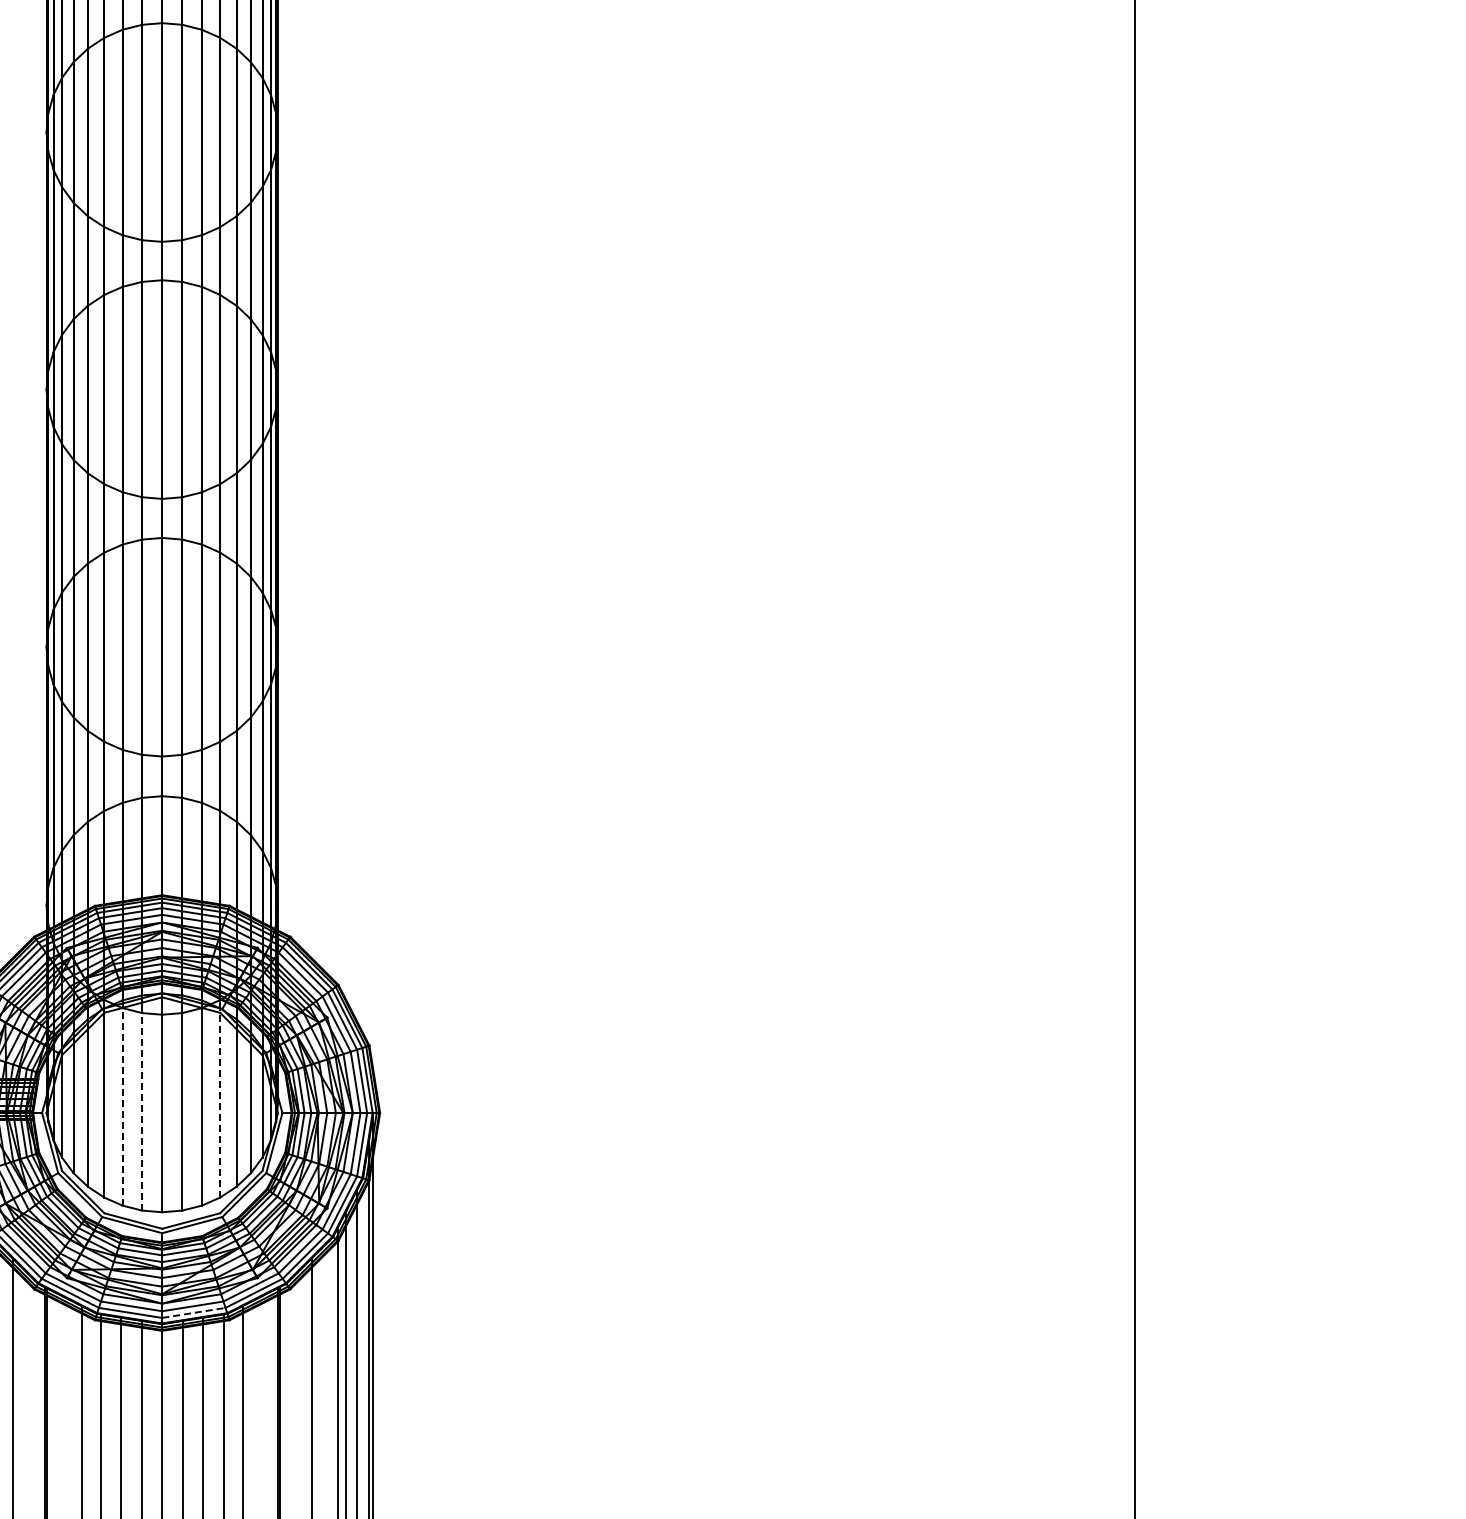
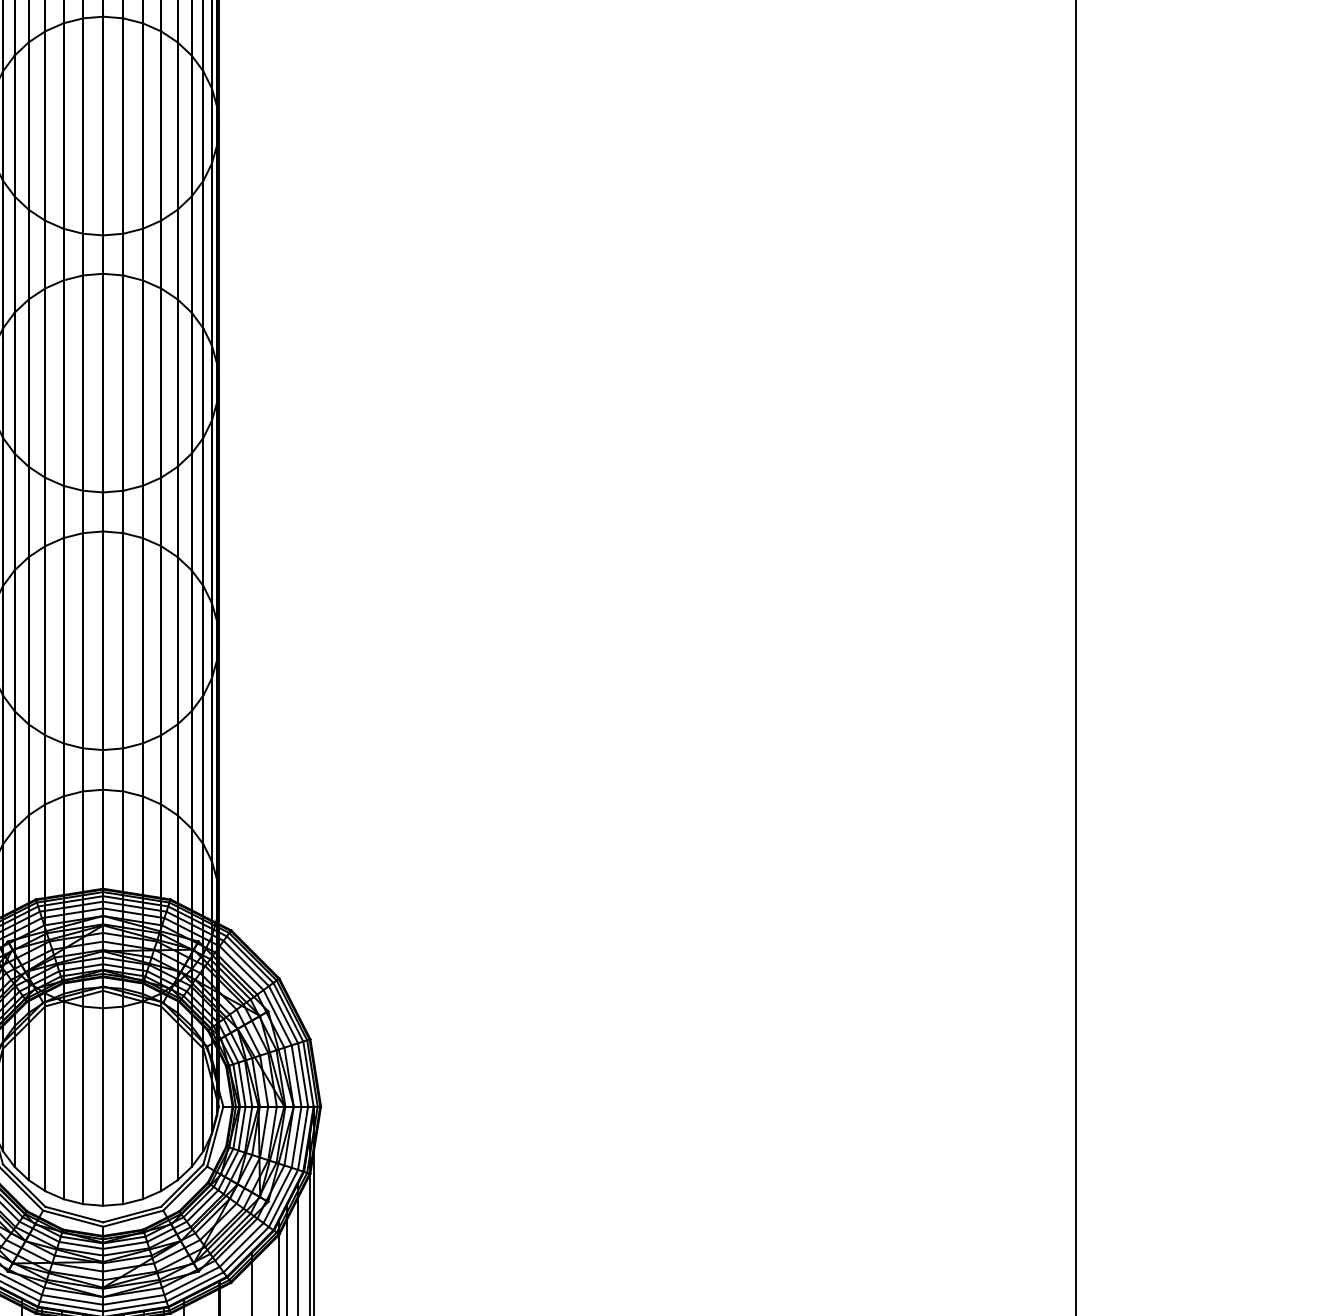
line: (220, 1098) -> (161, 1092), dashed -> solid
line: (122, 1106) -> (63, 1100), dashed -> solid
line: (142, 1111) -> (83, 1105), dashed -> solid
line: (194, 1312) -> (135, 1306), dashed -> solid

